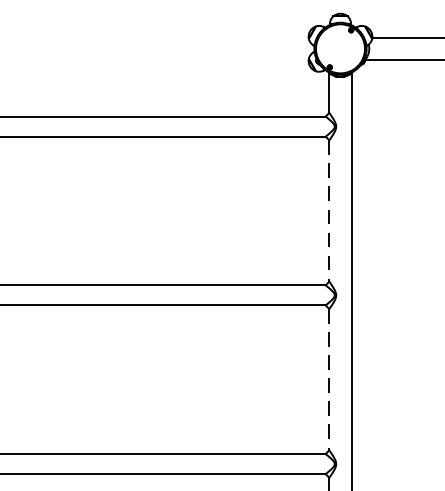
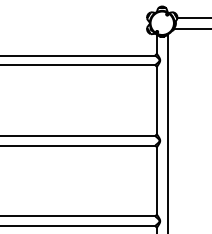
line: (328, 210) -> (156, 100), dashed -> solid
line: (328, 378) -> (156, 180), dashed -> solid

